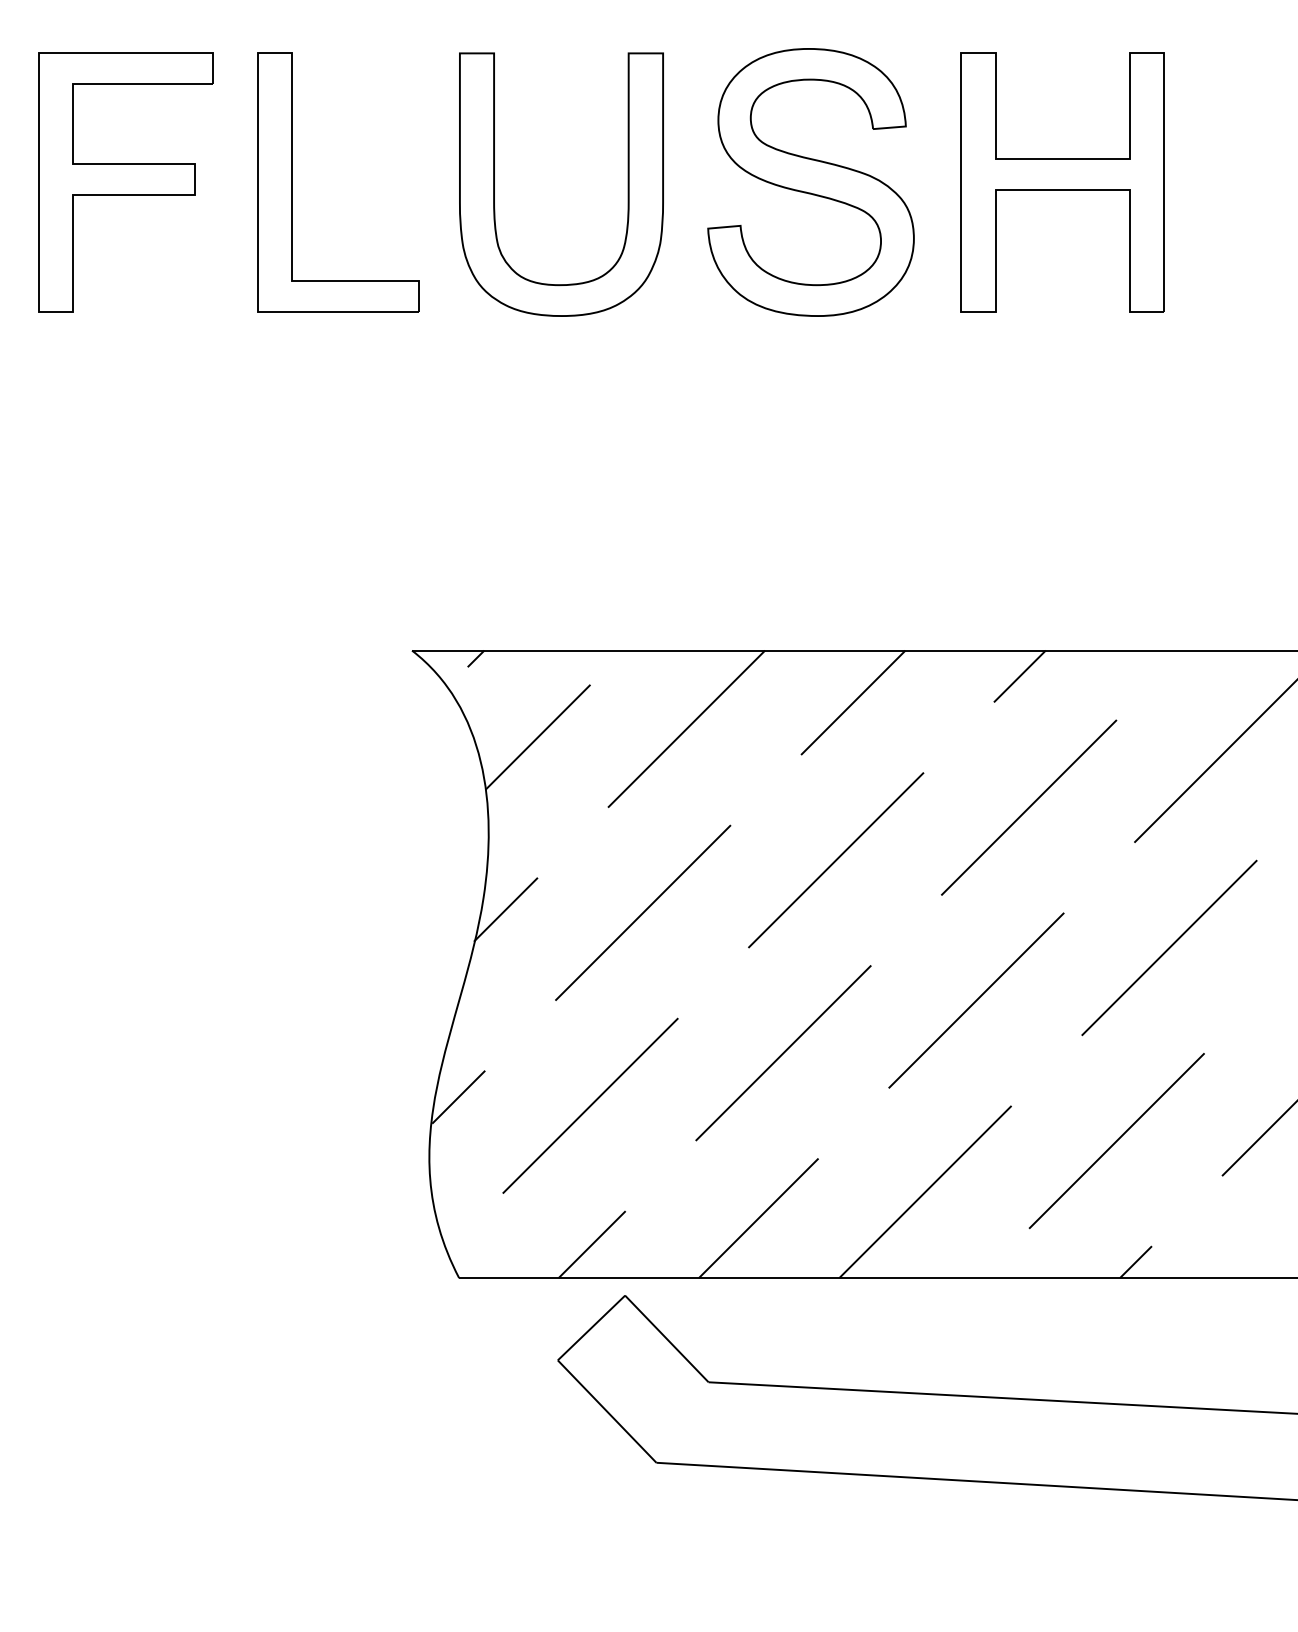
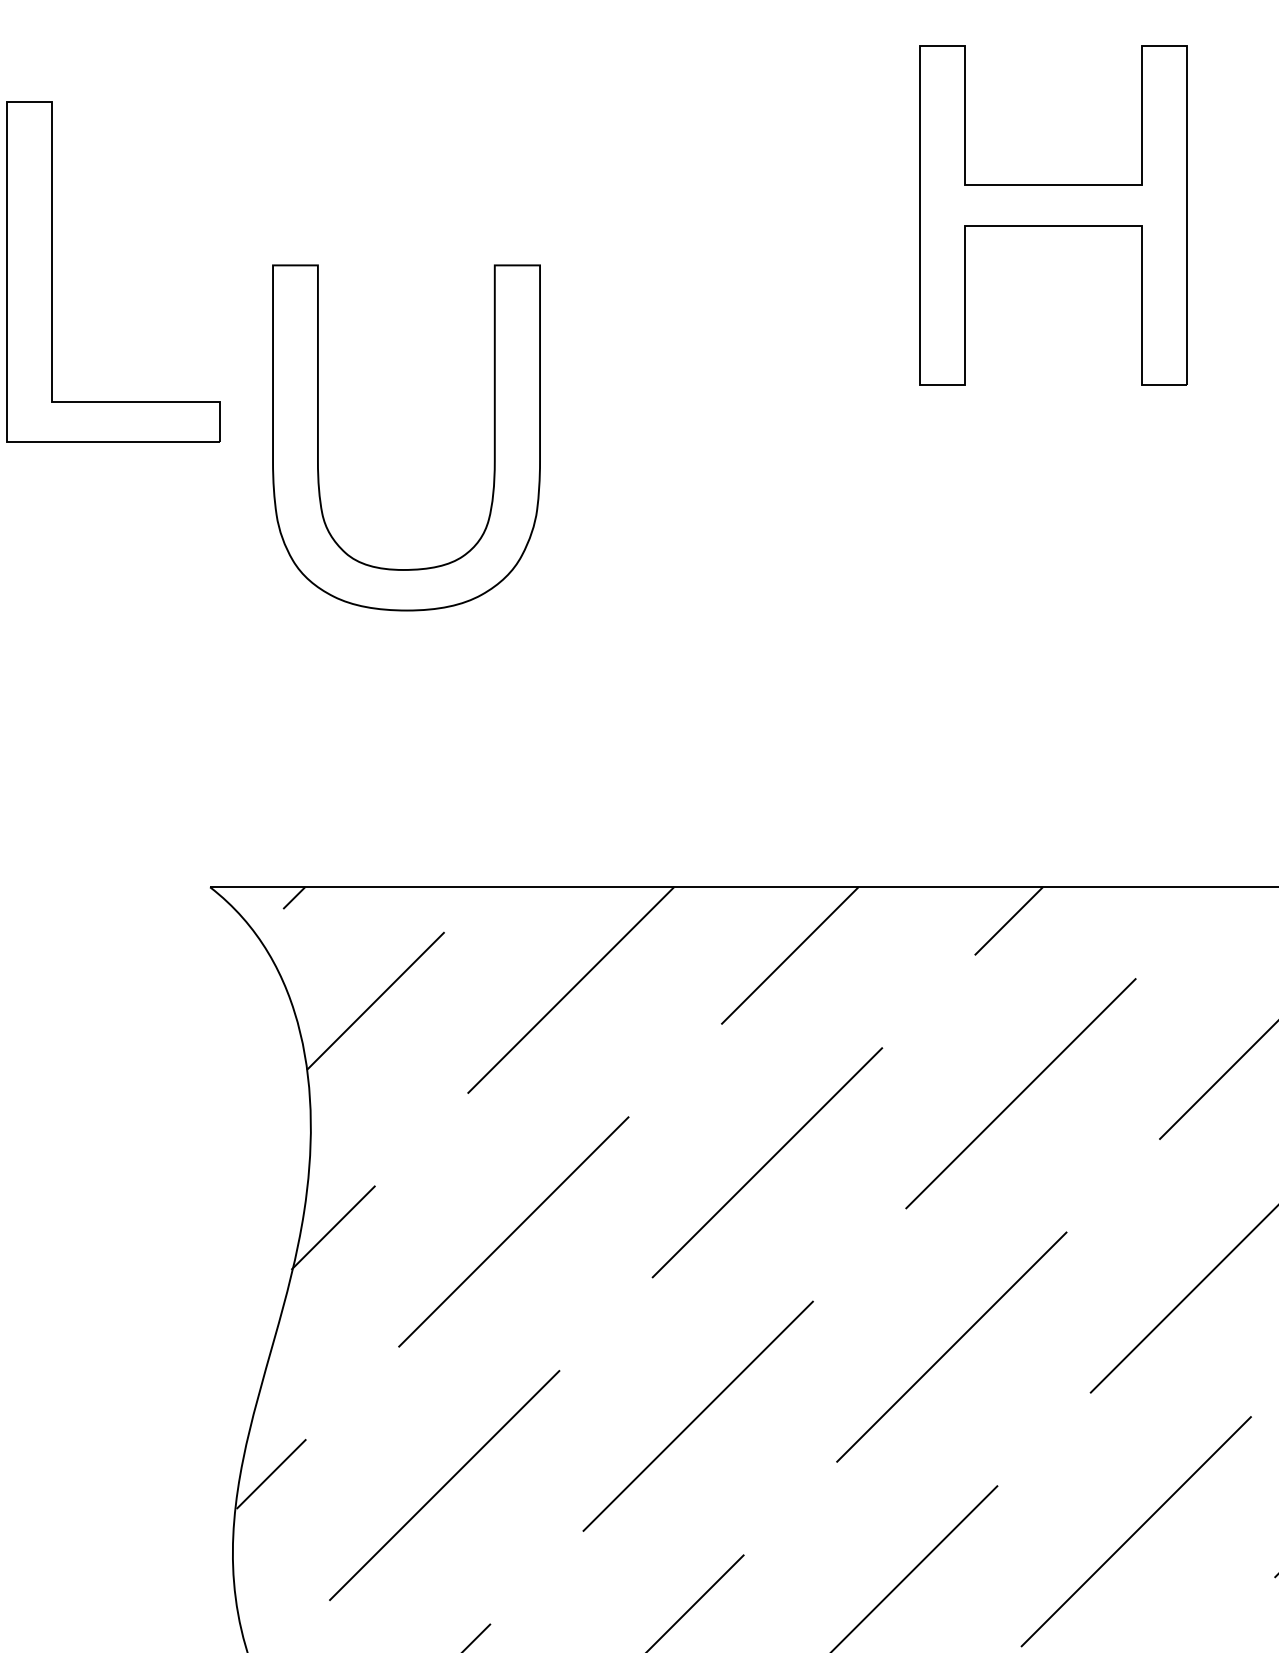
part: (810, 182) -> (733, 272), removed
part: (1062, 182) -> (1053, 215), moved
part: (627, 184) -> (493, 437), moved

